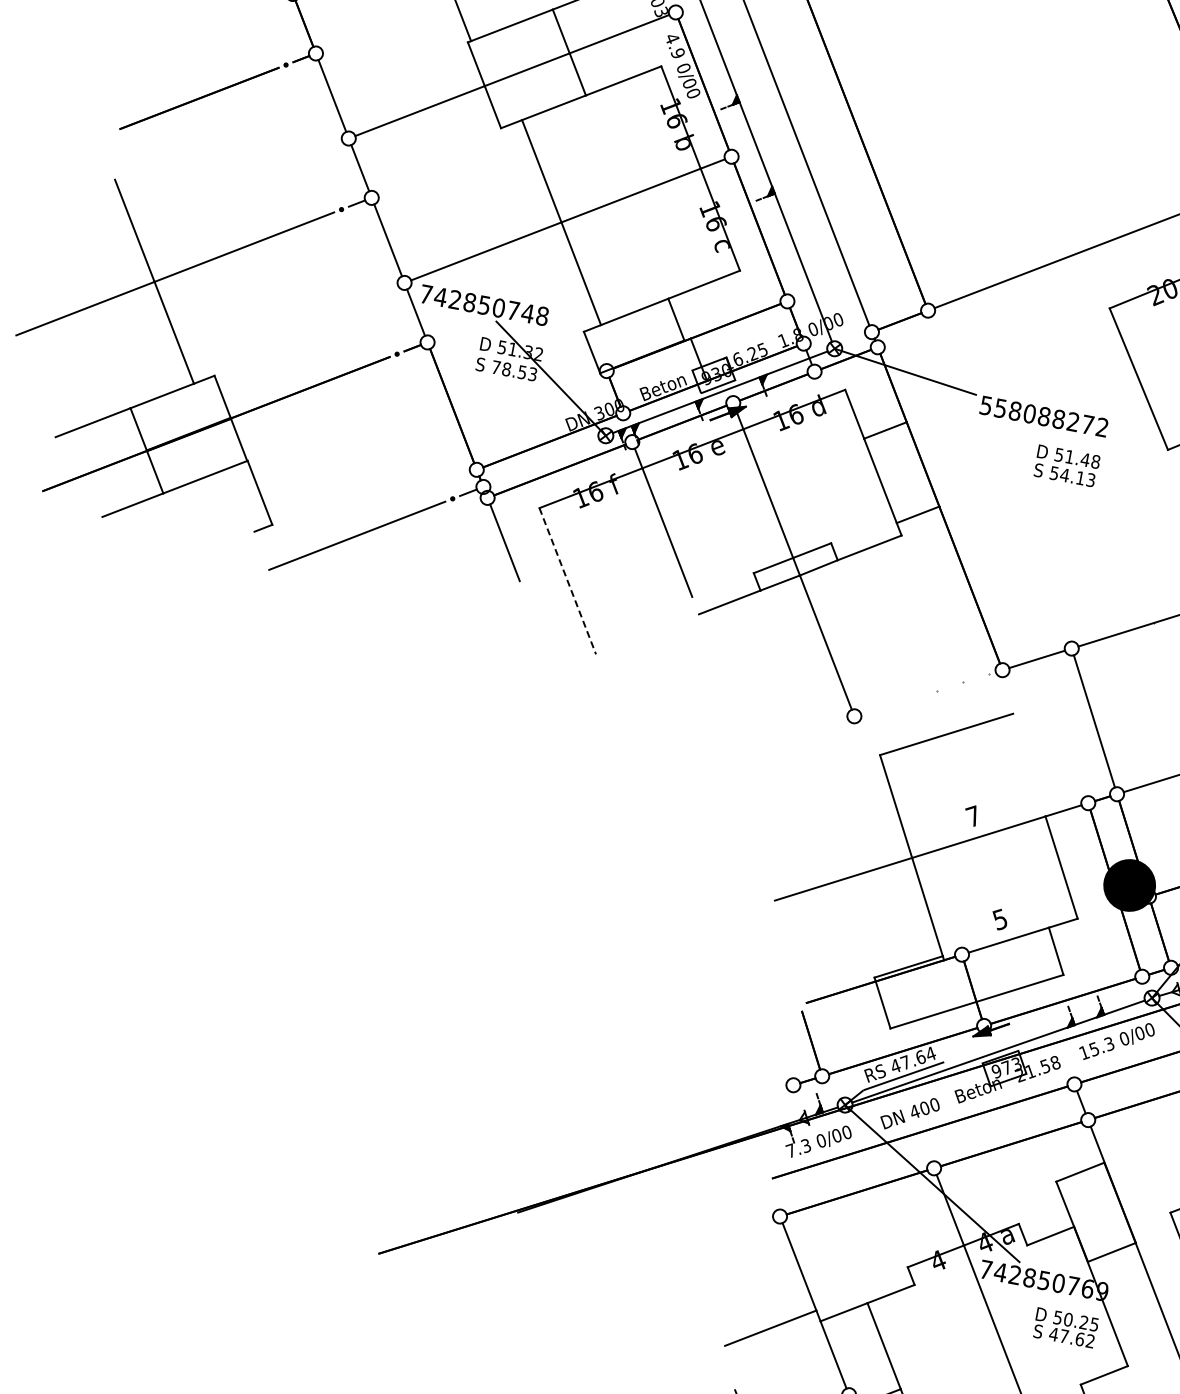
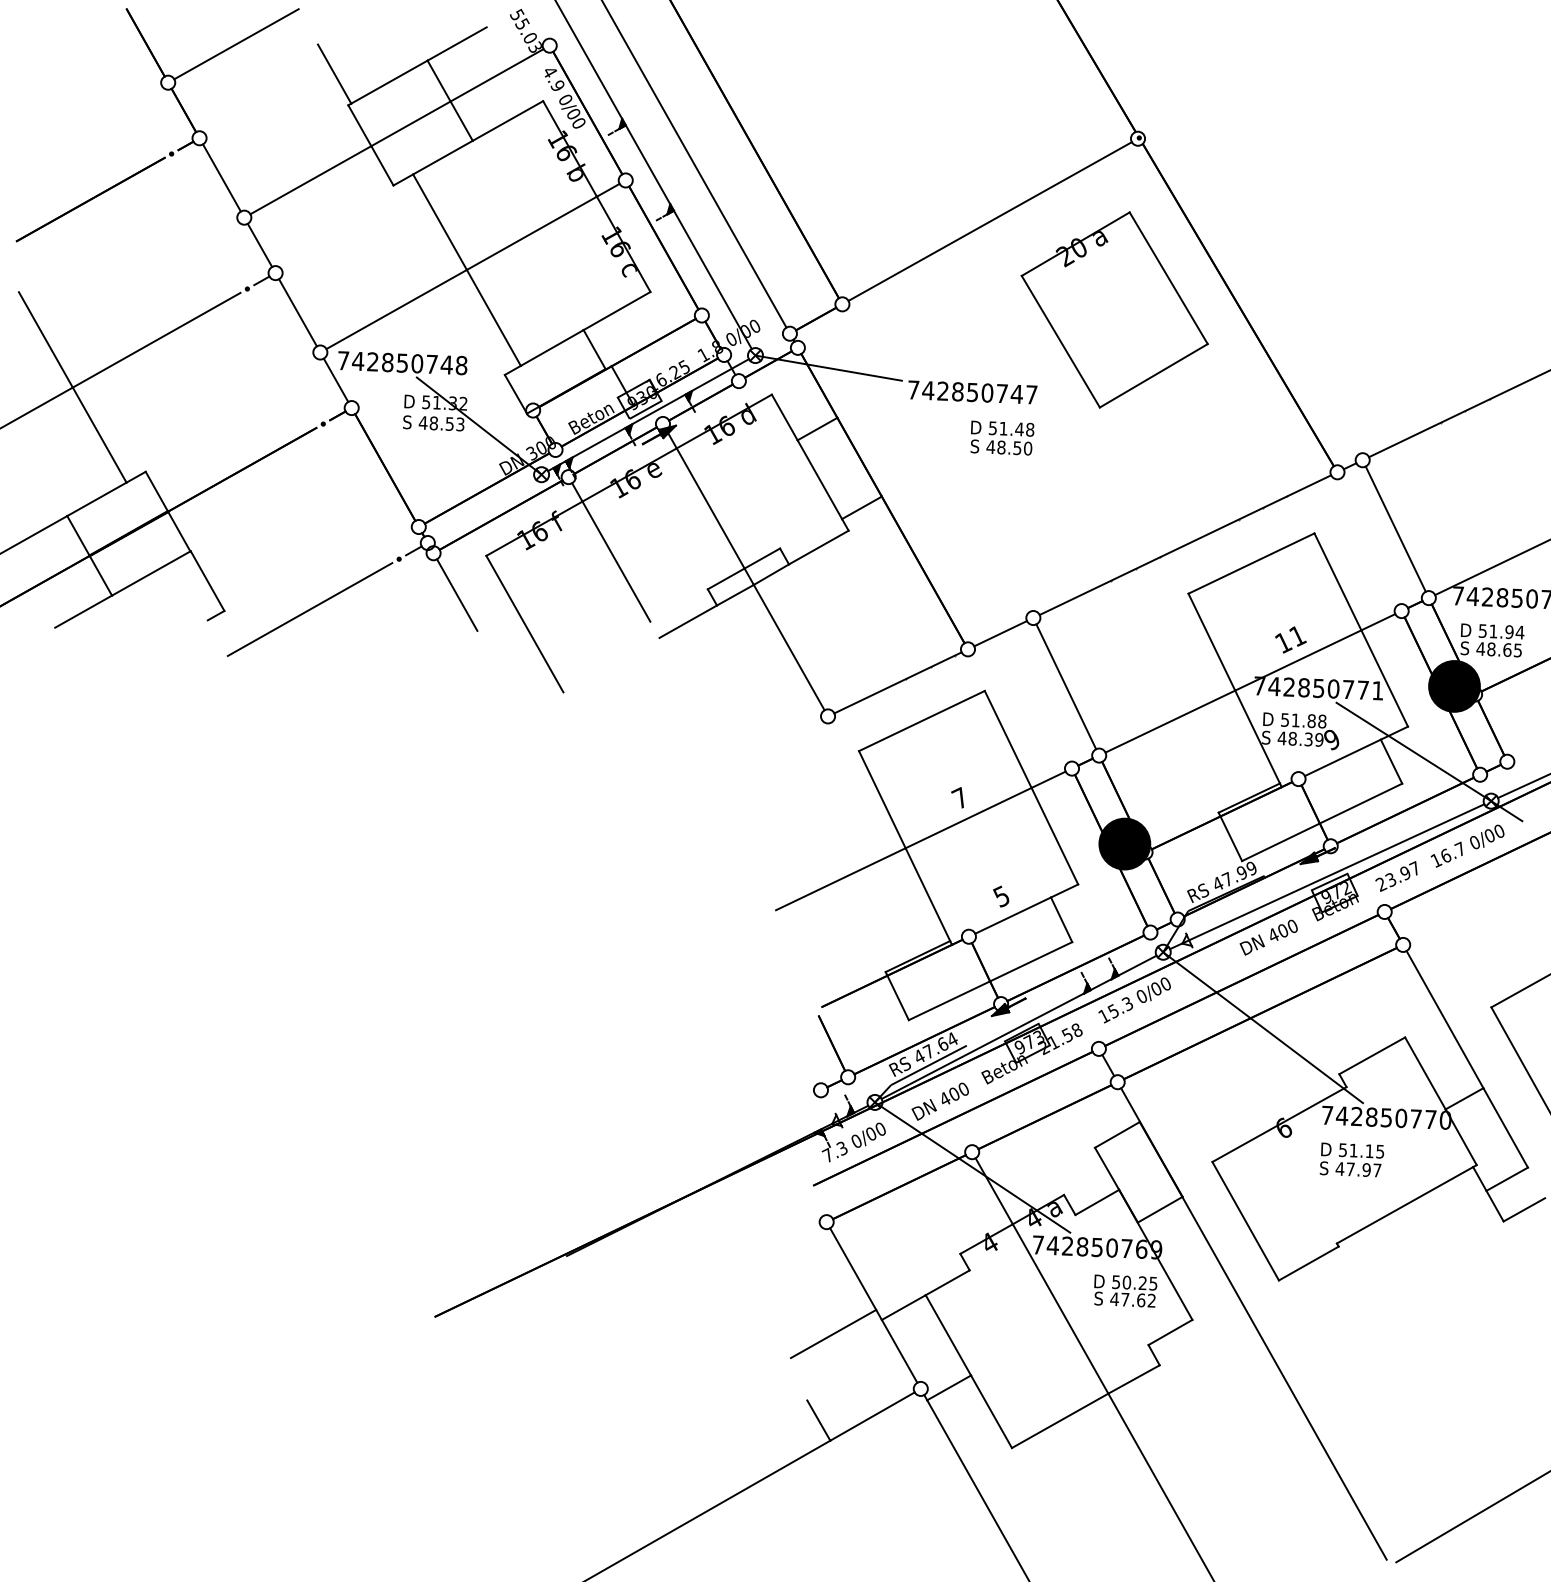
text: (495, 366) -> (422, 422), 78.53 -> 48.53
text: (1044, 416) -> (972, 392), 558088272 -> 742850747
text: (1072, 476) -> (1009, 447), 54.13 -> 48.50
line: (568, 581) -> (525, 624), dashed -> solid
line: (928, 692) -> (897, 682), added
line: (1028, 764) -> (1007, 738), added

